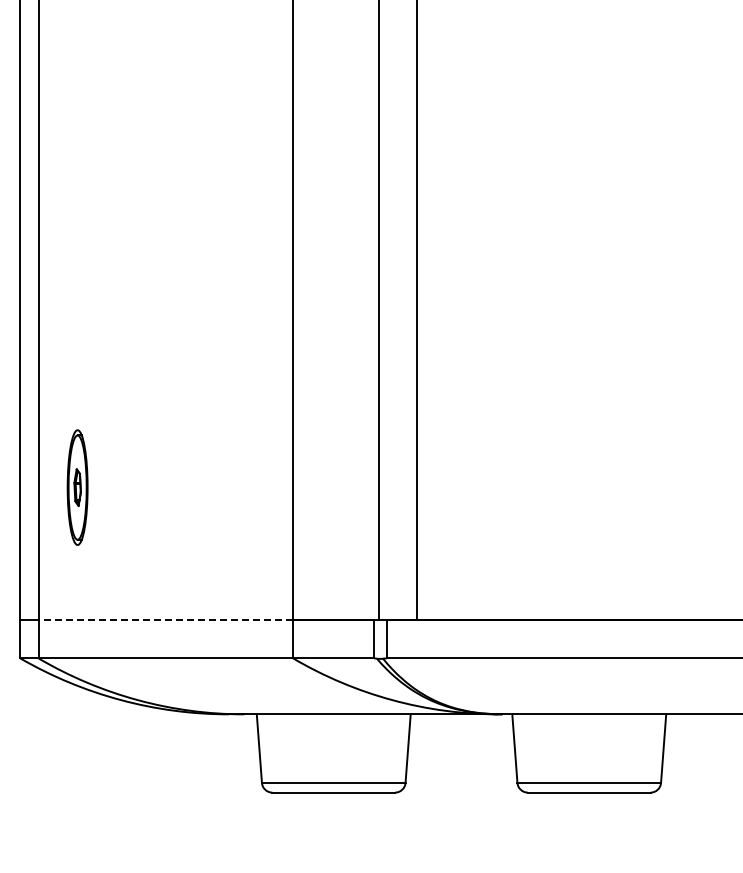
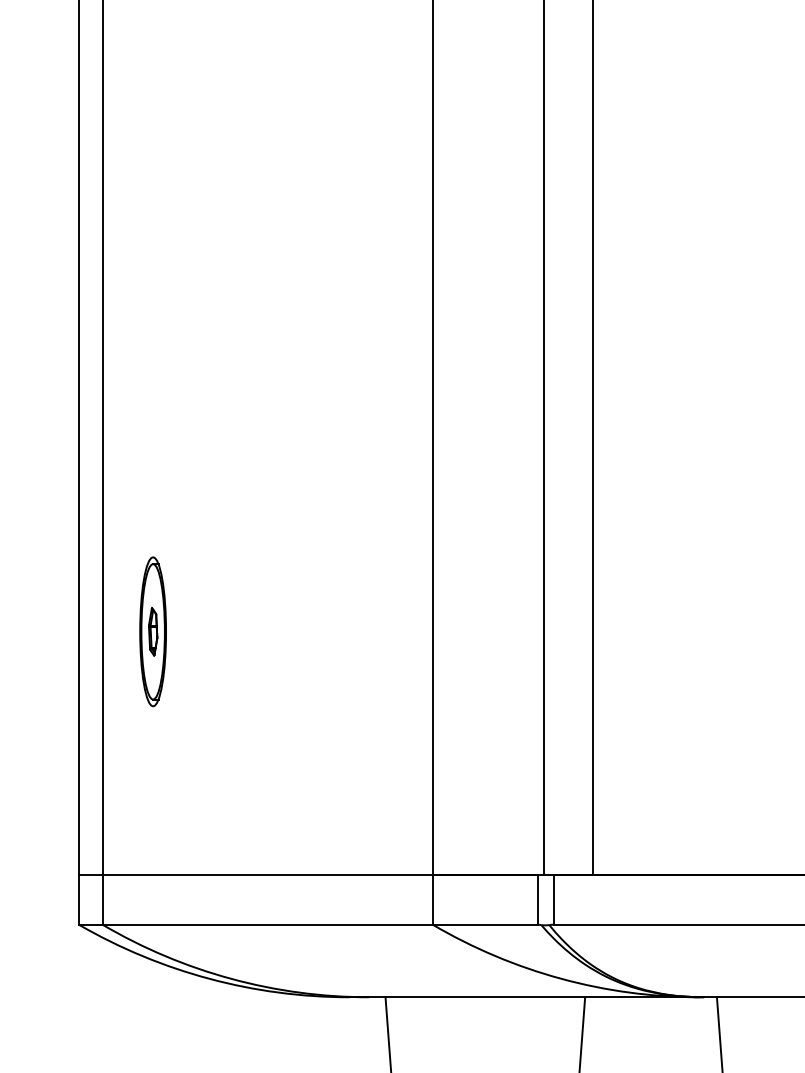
part: (77, 487) -> (152, 631), moved
line: (165, 620) -> (267, 875), dashed -> solid

